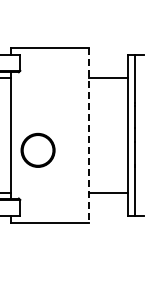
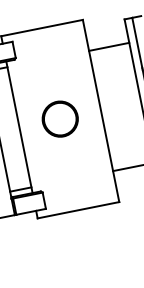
line: (89, 135) -> (101, 111), dashed -> solid
part: (37, 149) -> (59, 118), moved

